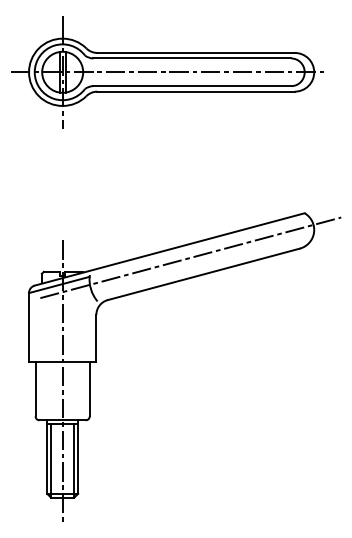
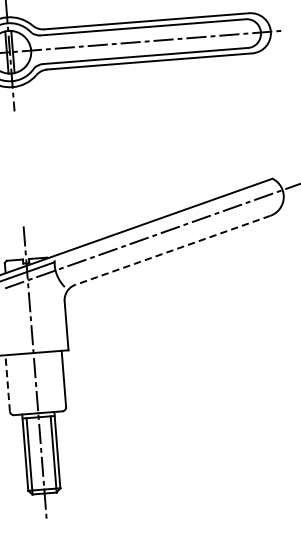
line: (203, 274) -> (172, 250), solid -> dashed
line: (35, 388) -> (7, 382), solid -> dashed

